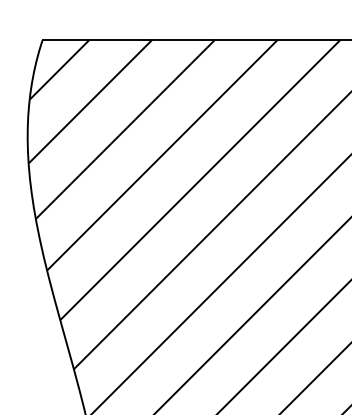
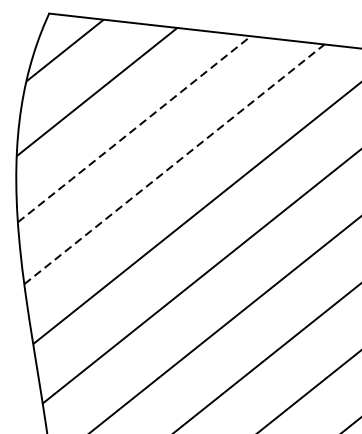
line: (125, 129) -> (134, 129), solid -> dashed
line: (162, 155) -> (174, 164), solid -> dashed

